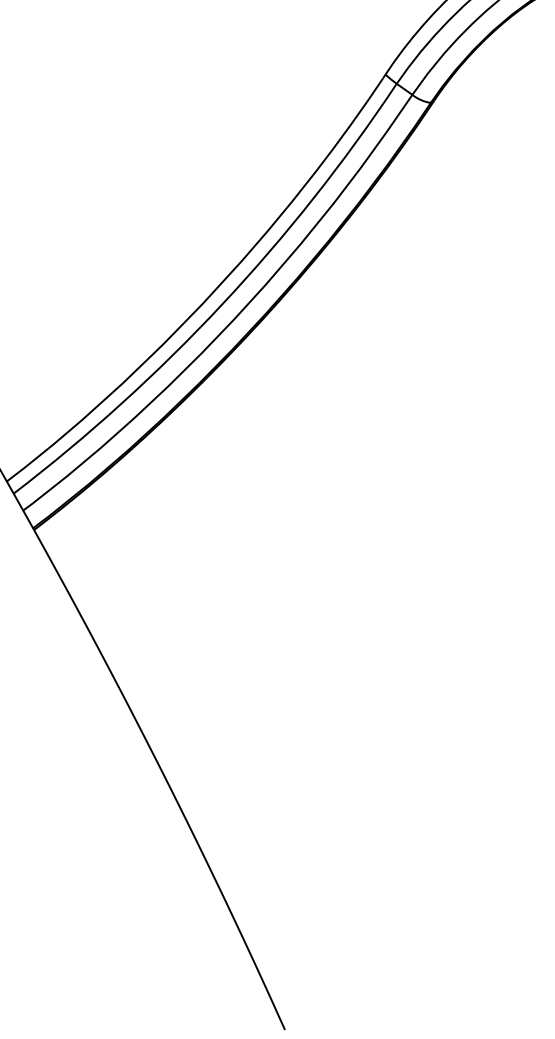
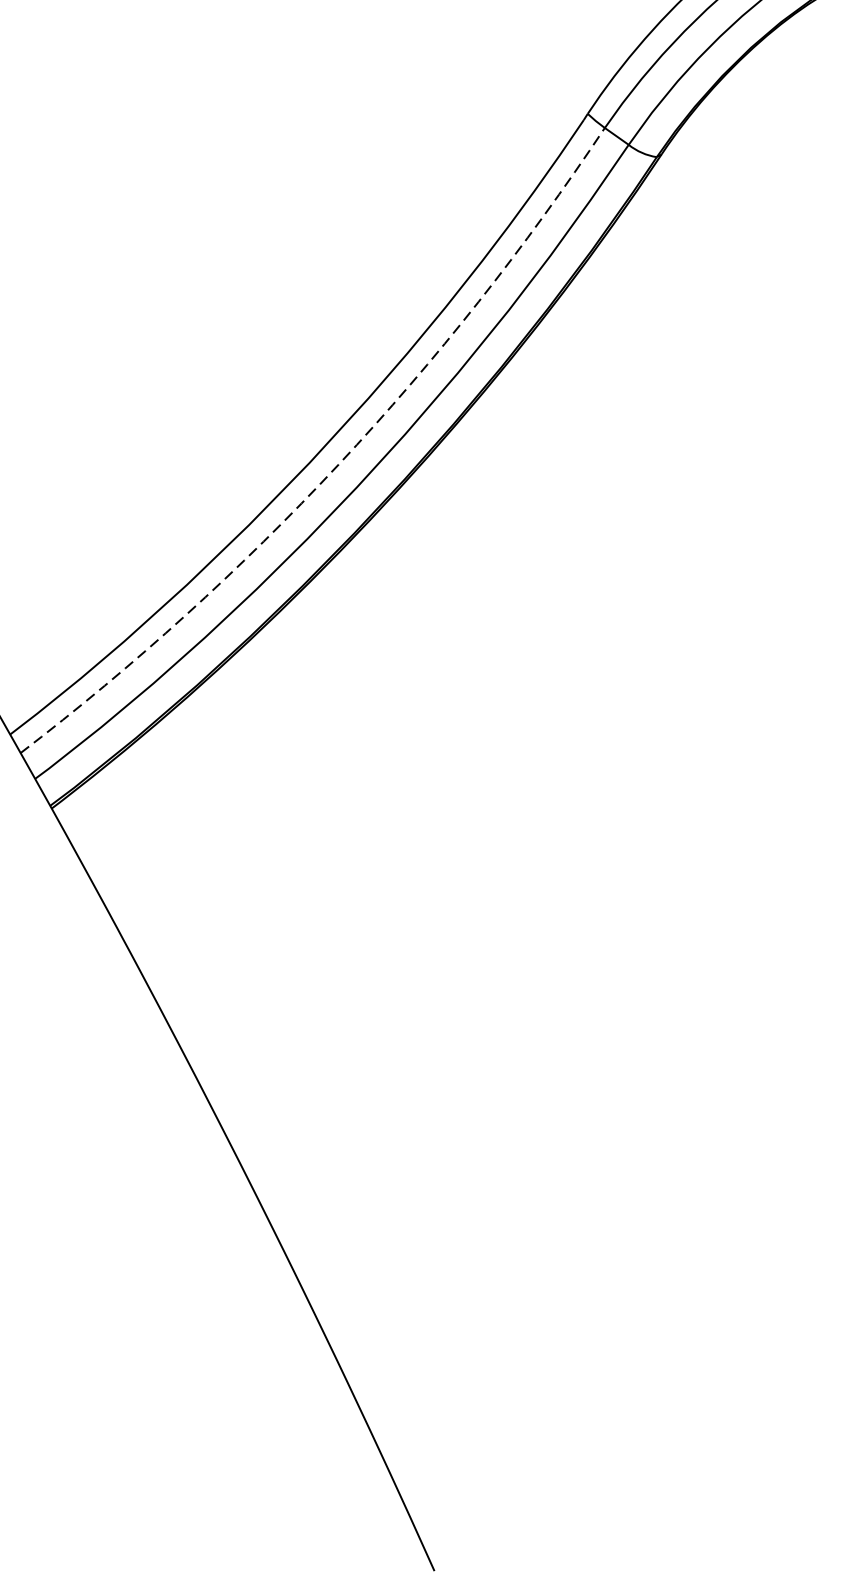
arc: (222, 304) -> (339, 464), solid -> dashed

